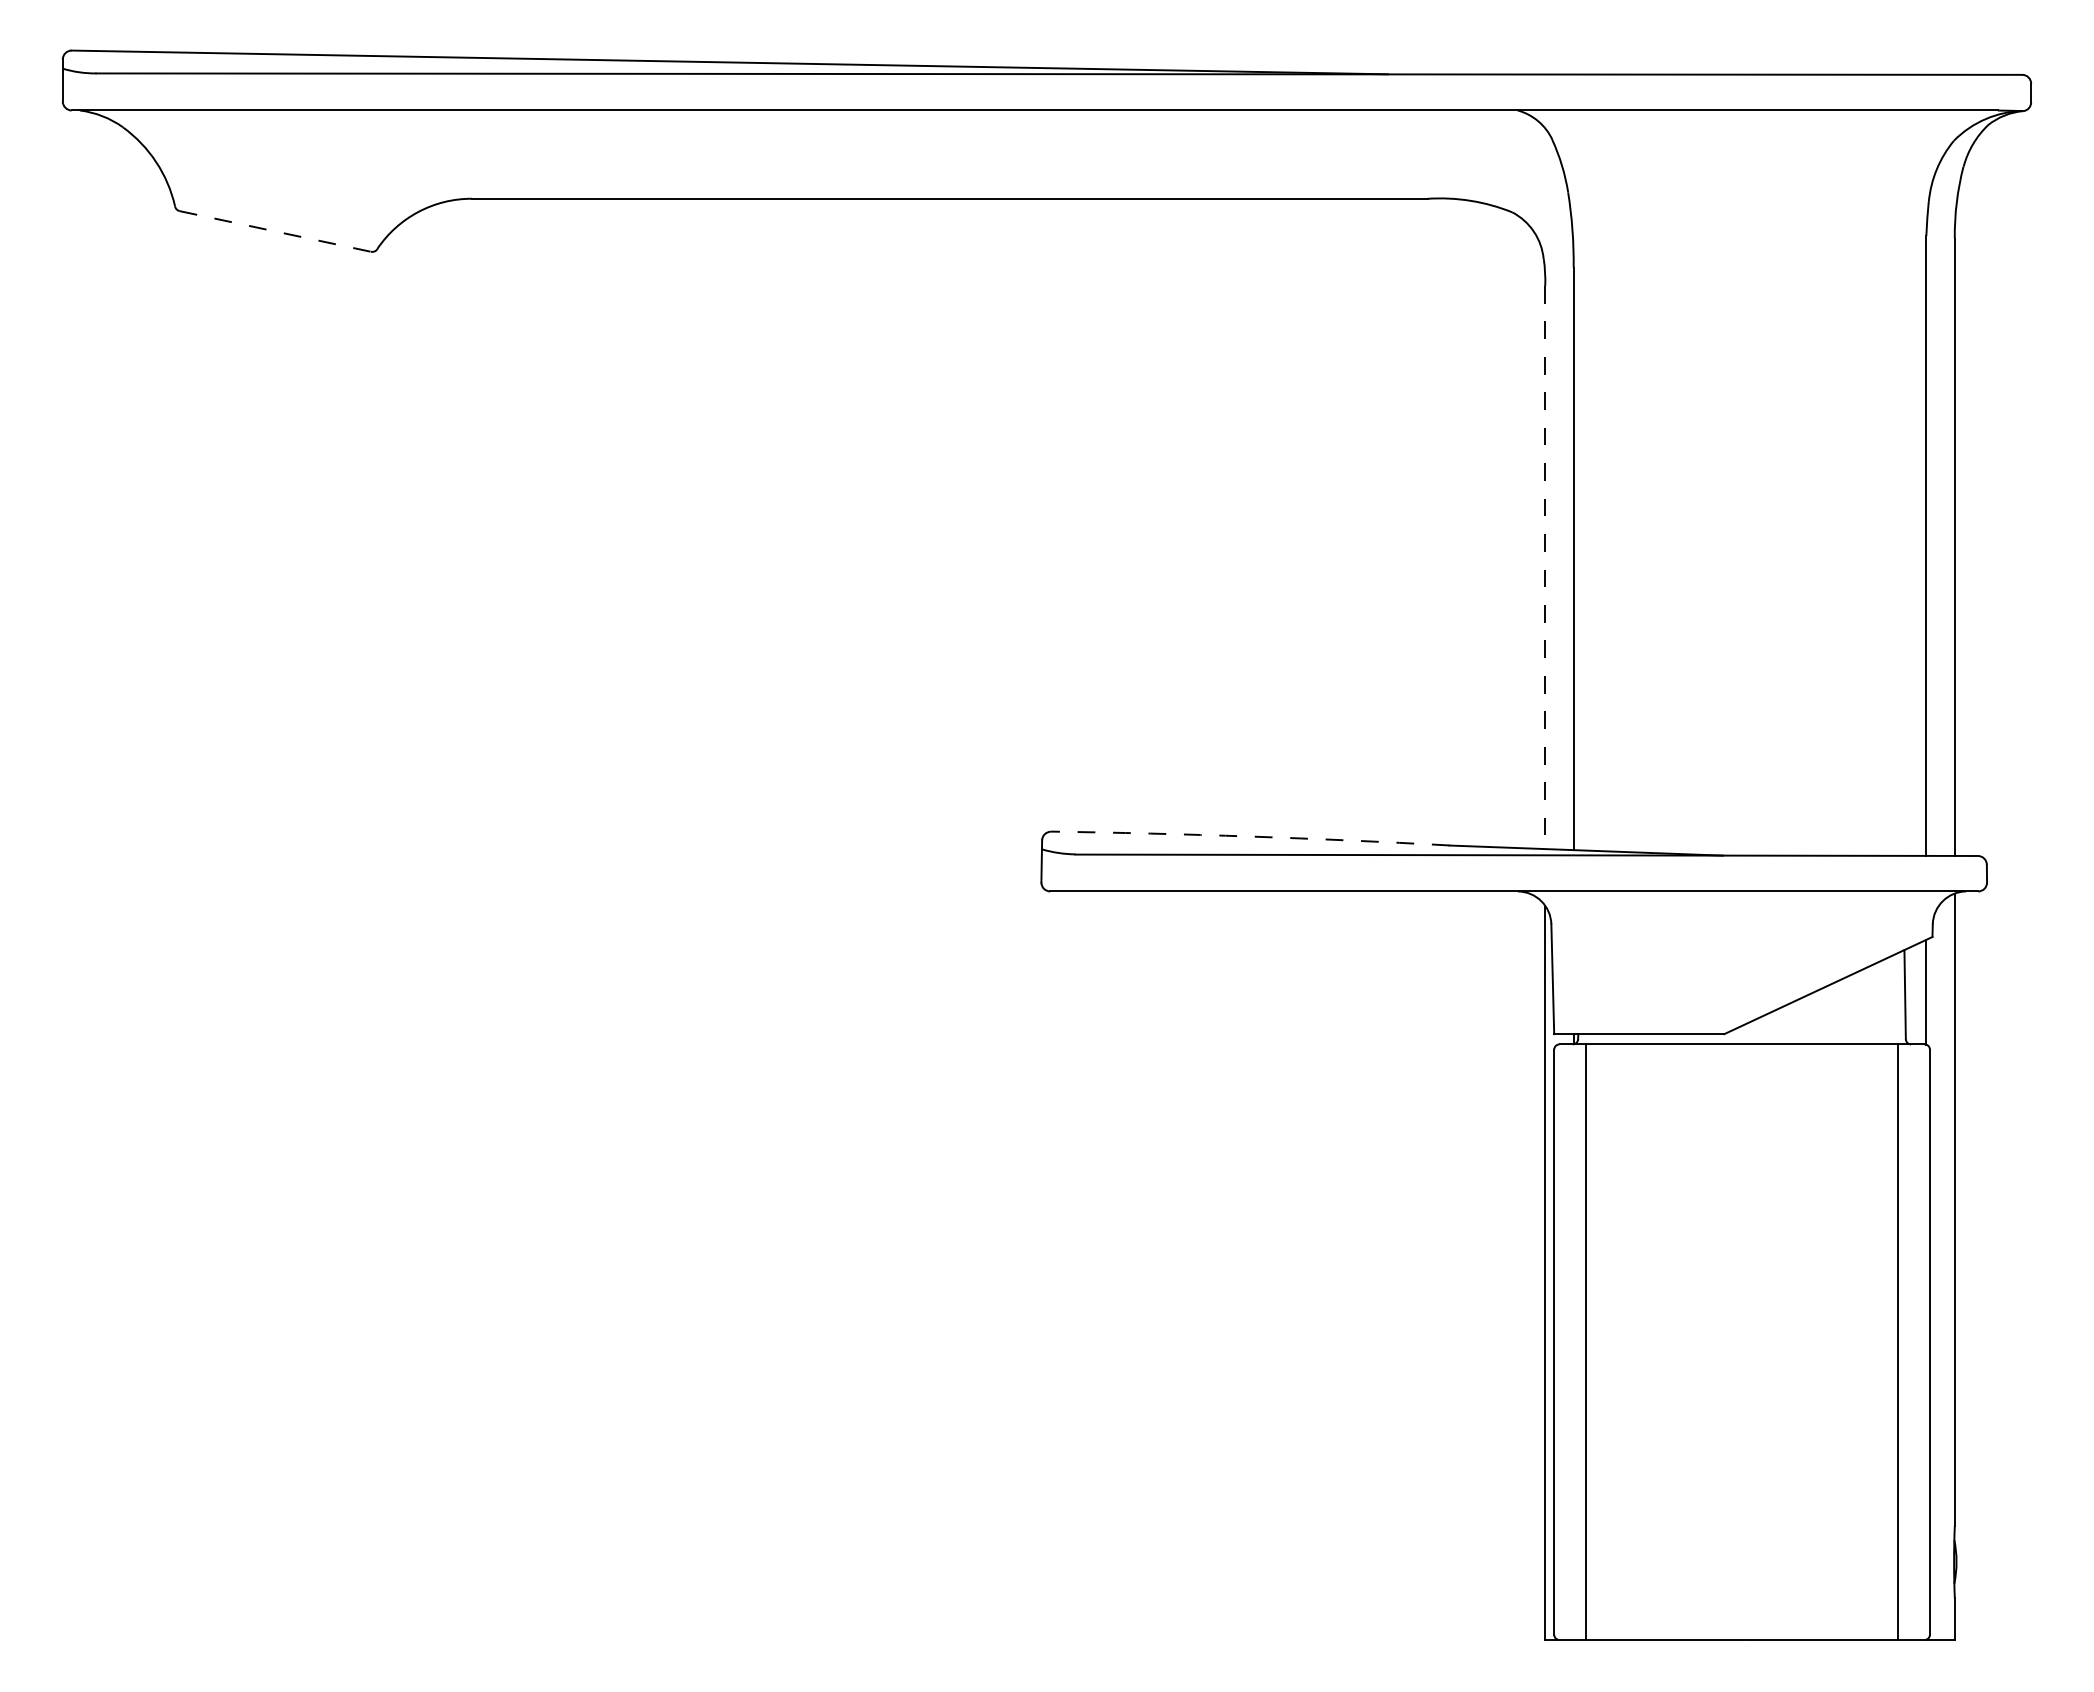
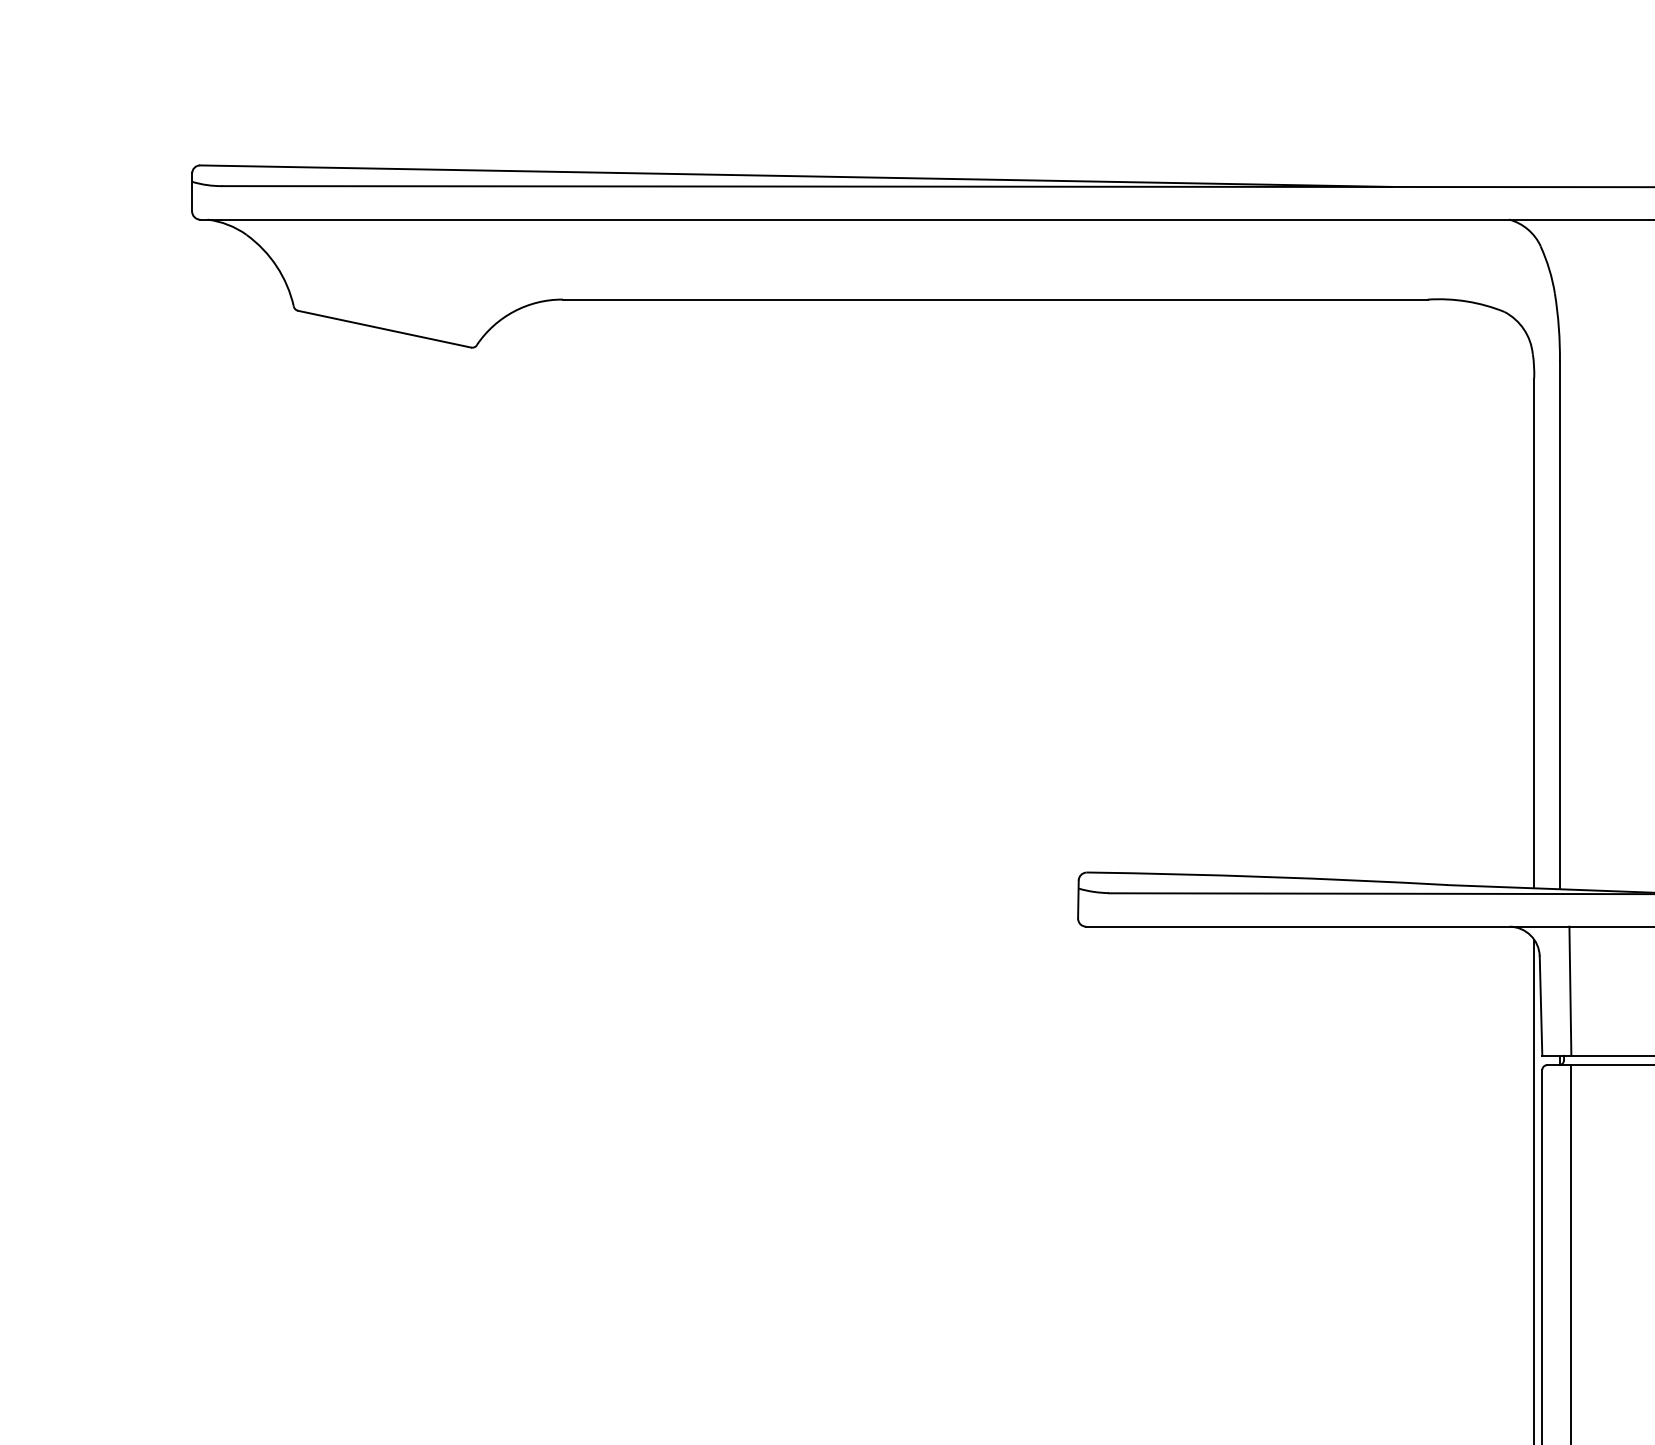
line: (275, 231) -> (384, 329), dashed -> solid
line: (1545, 567) -> (1534, 633), dashed -> solid
arc: (1250, 836) -> (1267, 876), dashed -> solid
line: (1585, 962) -> (1570, 990), added

